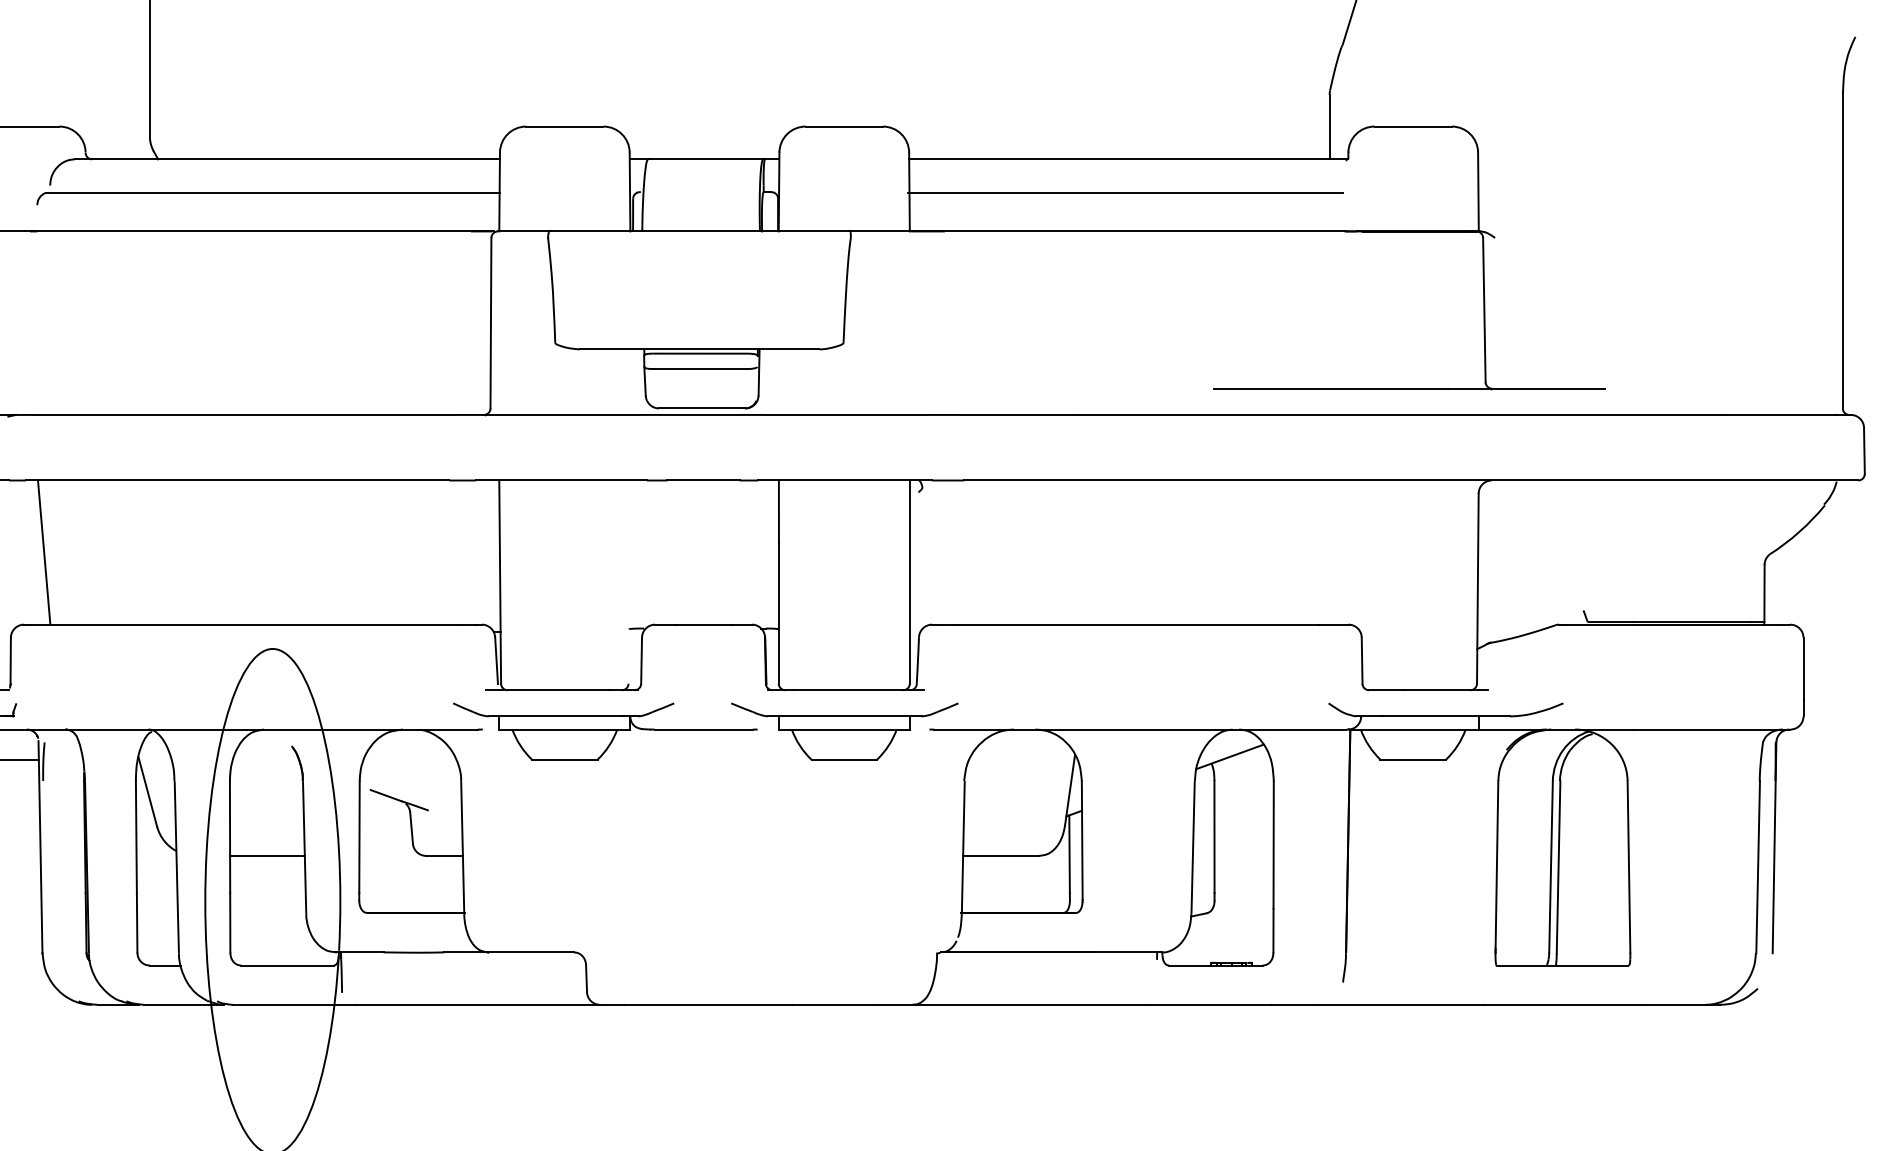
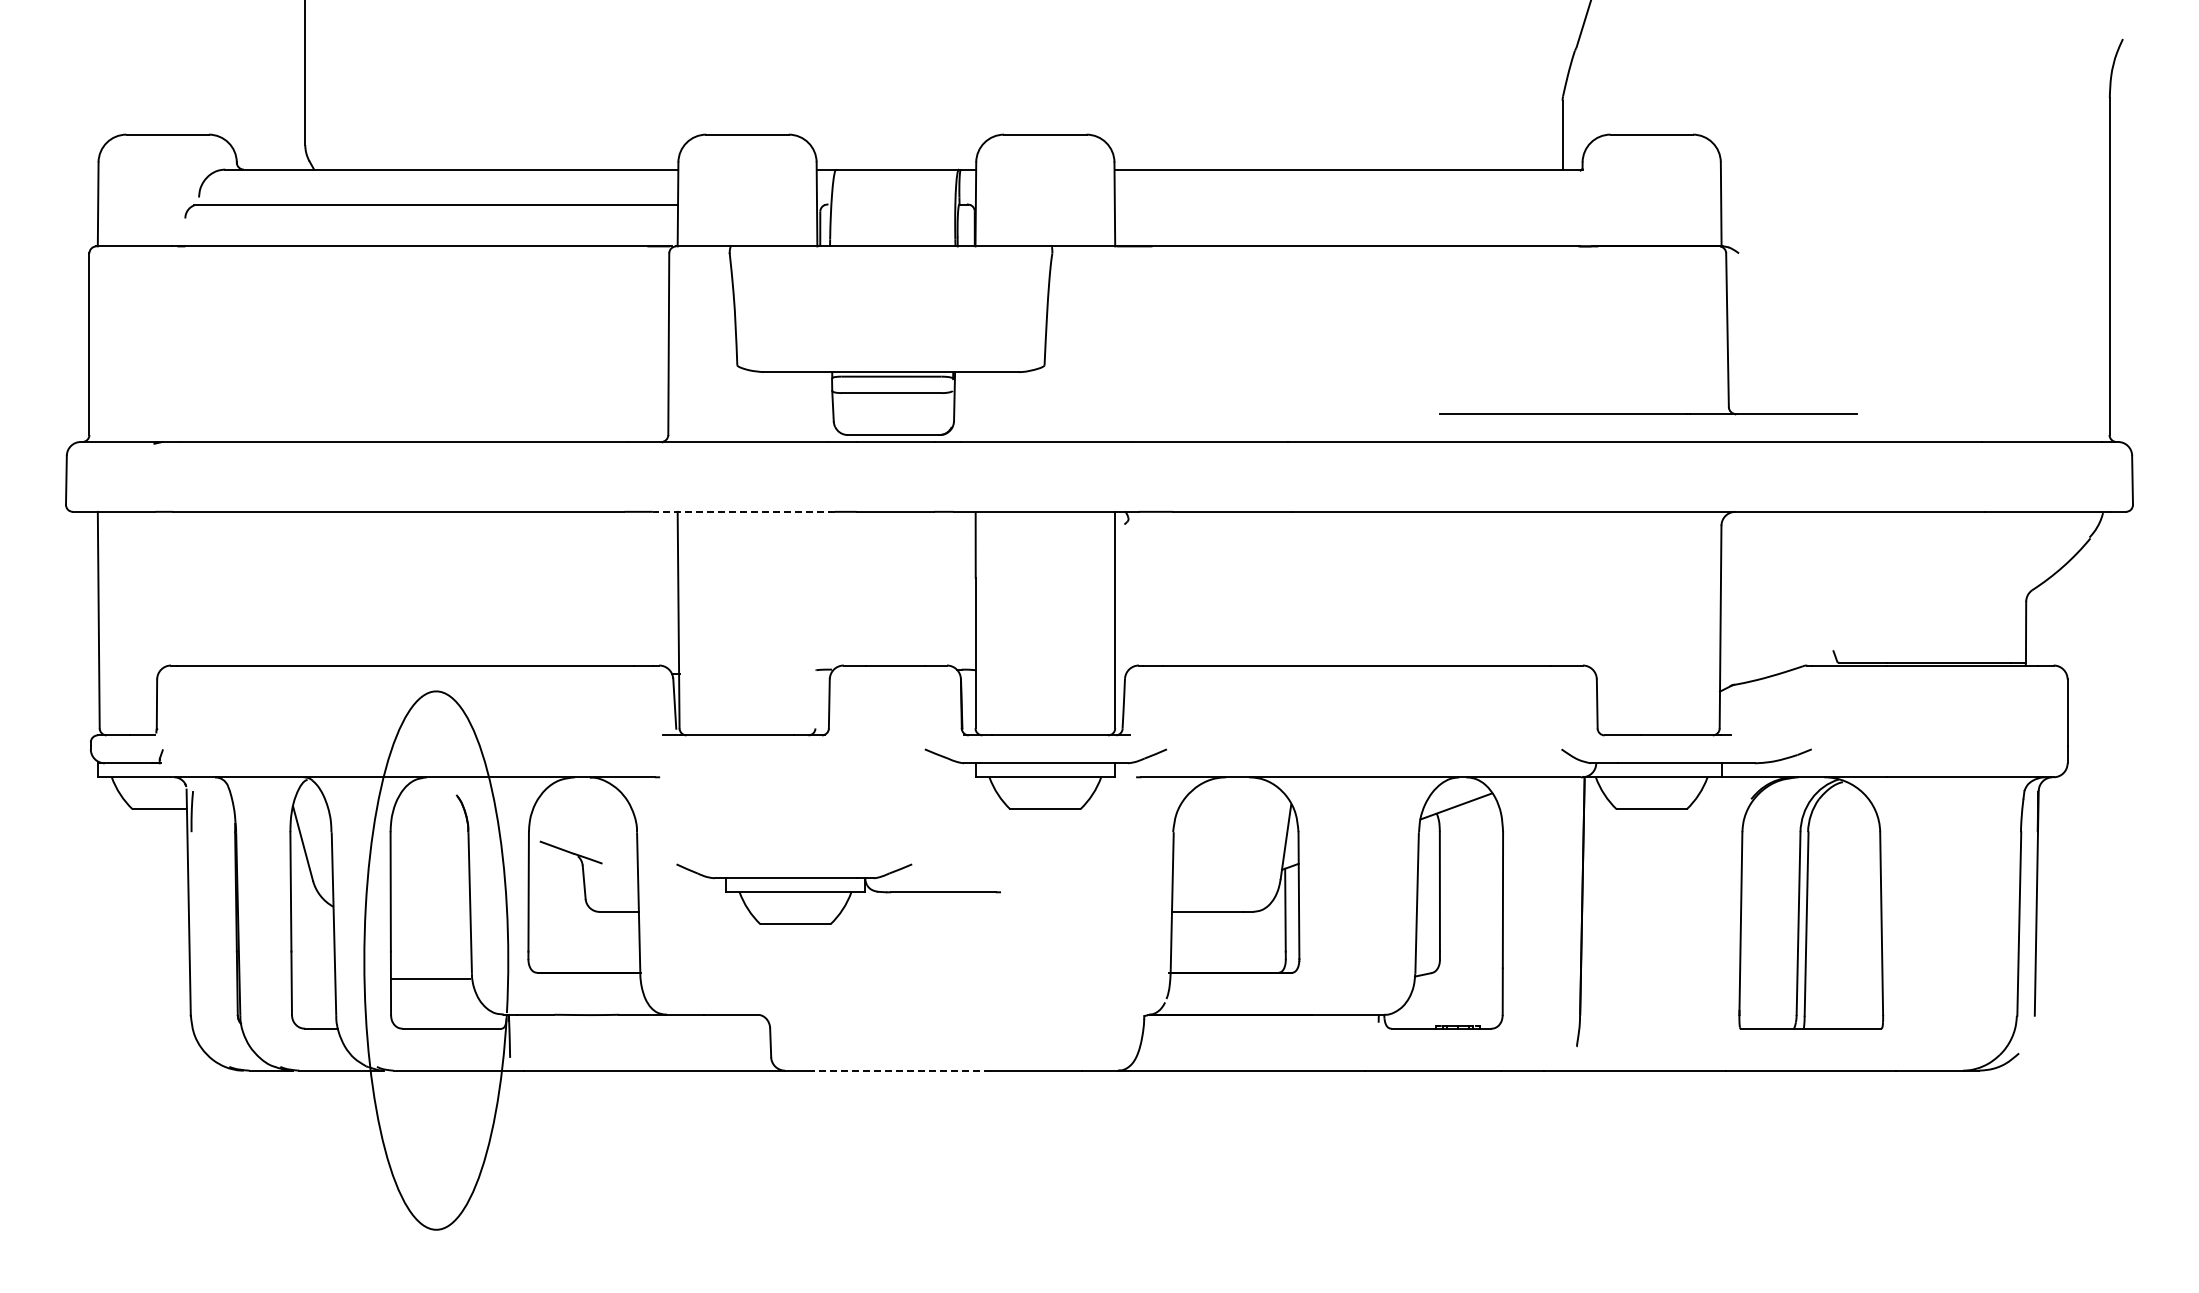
line: (1125, 193) -> (1345, 205), removed
line: (561, 480) -> (743, 511), solid -> dashed
line: (44, 551) -> (192, 587), removed
part: (605, 730) -> (838, 893), moved
line: (267, 855) -> (430, 978), moved
line: (709, 1004) -> (901, 1070), solid -> dashed

